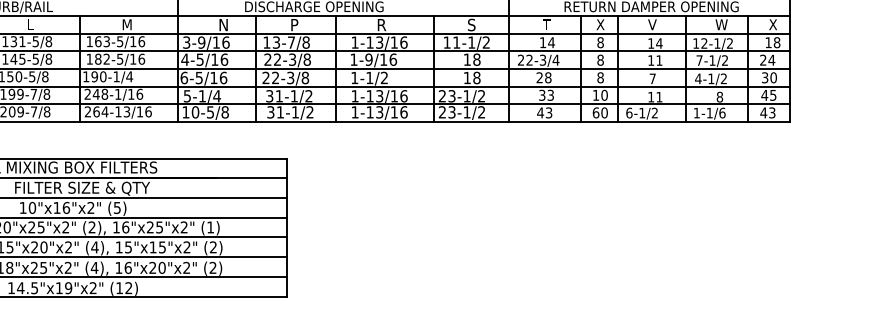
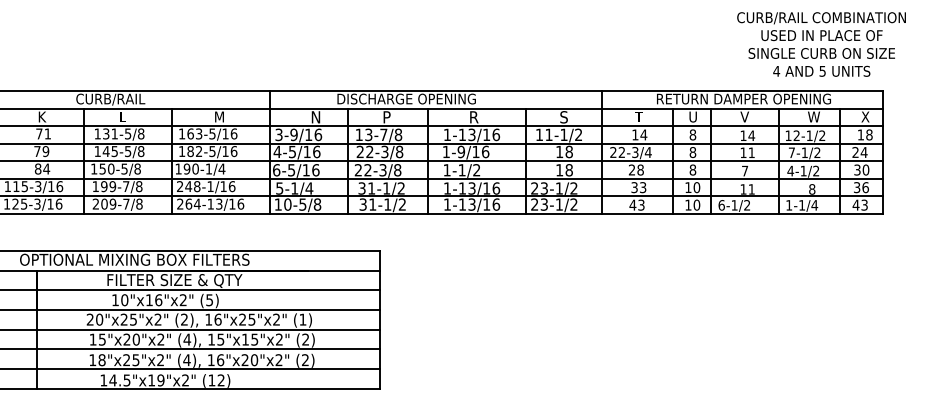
text: (600, 24) -> (692, 116), X -> U
text: (768, 95) -> (860, 187), 45 -> 36
text: (596, 112) -> (688, 204), 60 -> 10
text: (722, 113) -> (814, 205), 1-1/6 -> 1-1/4

